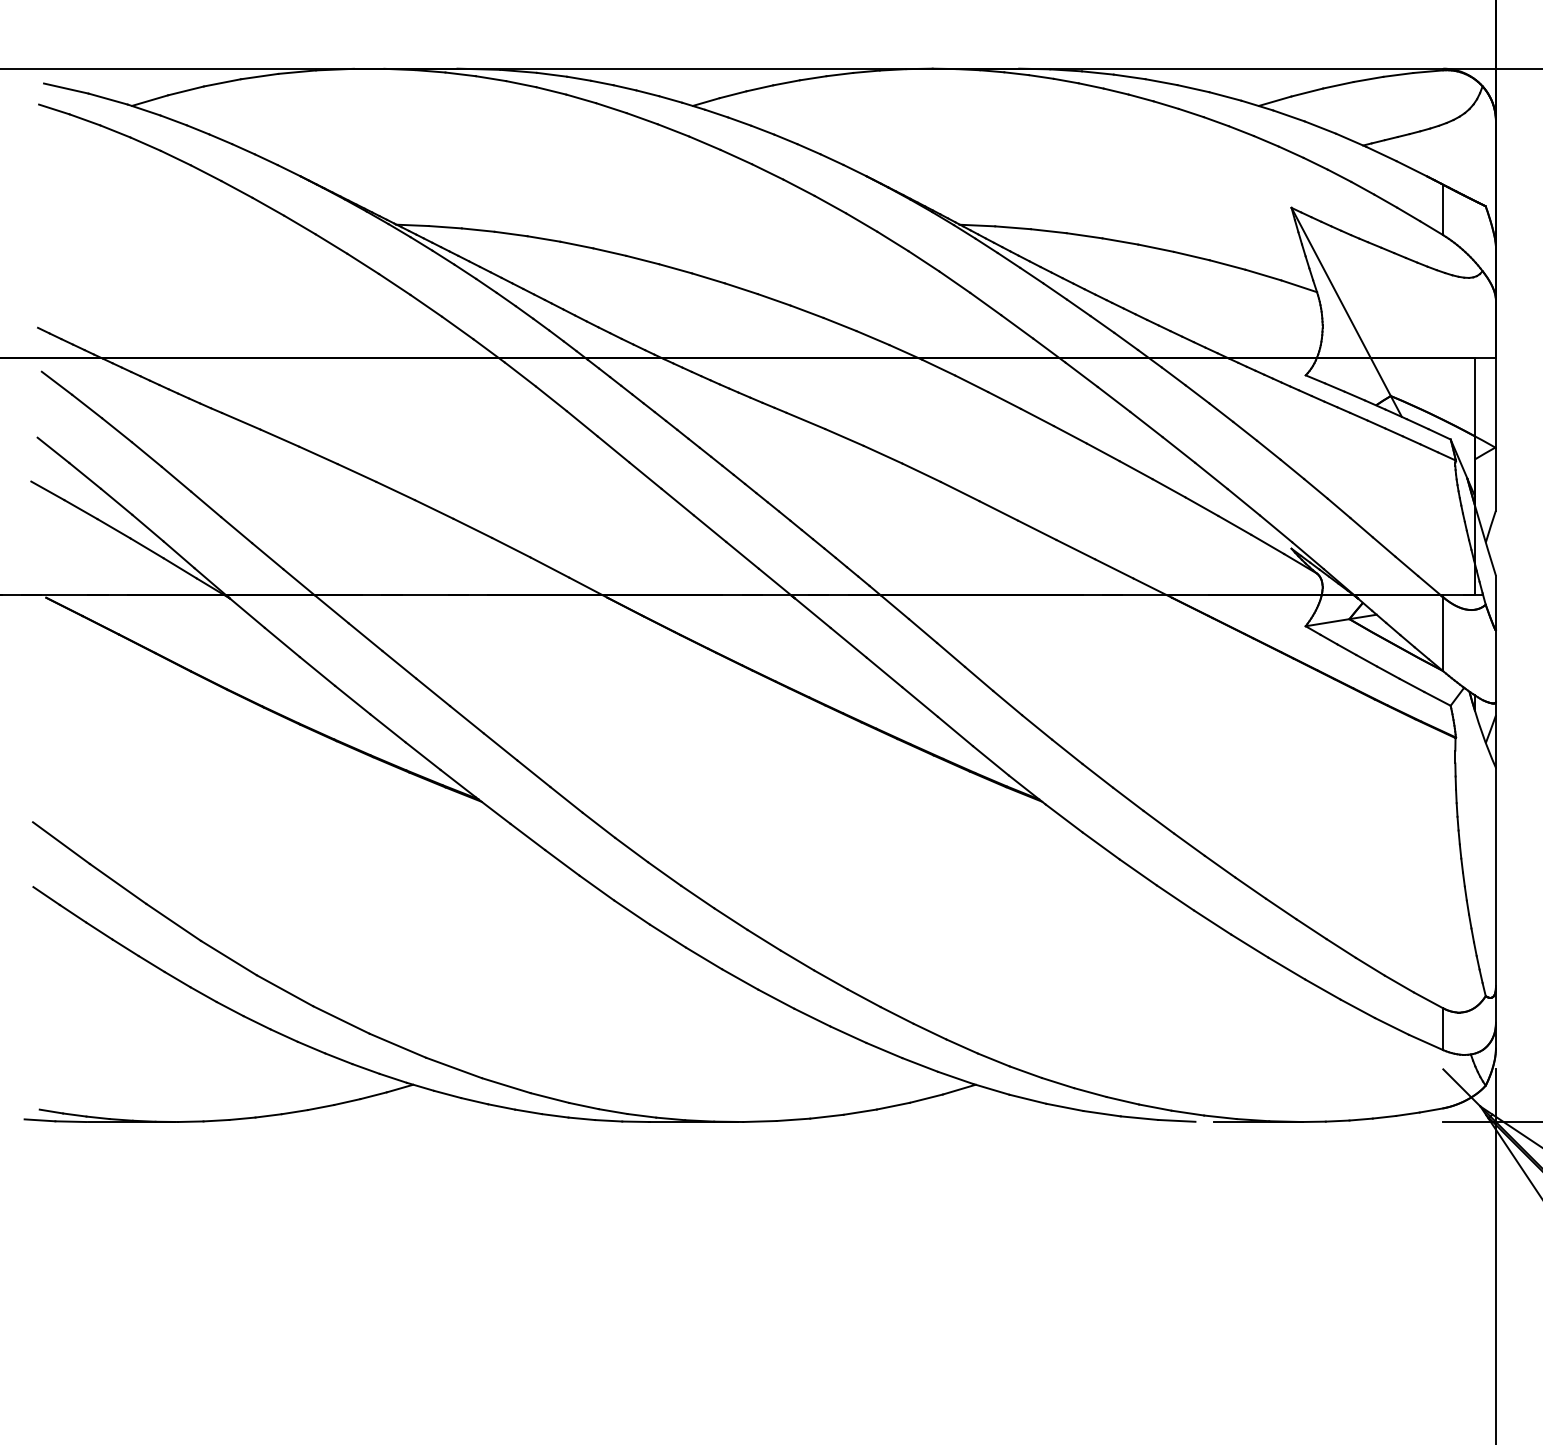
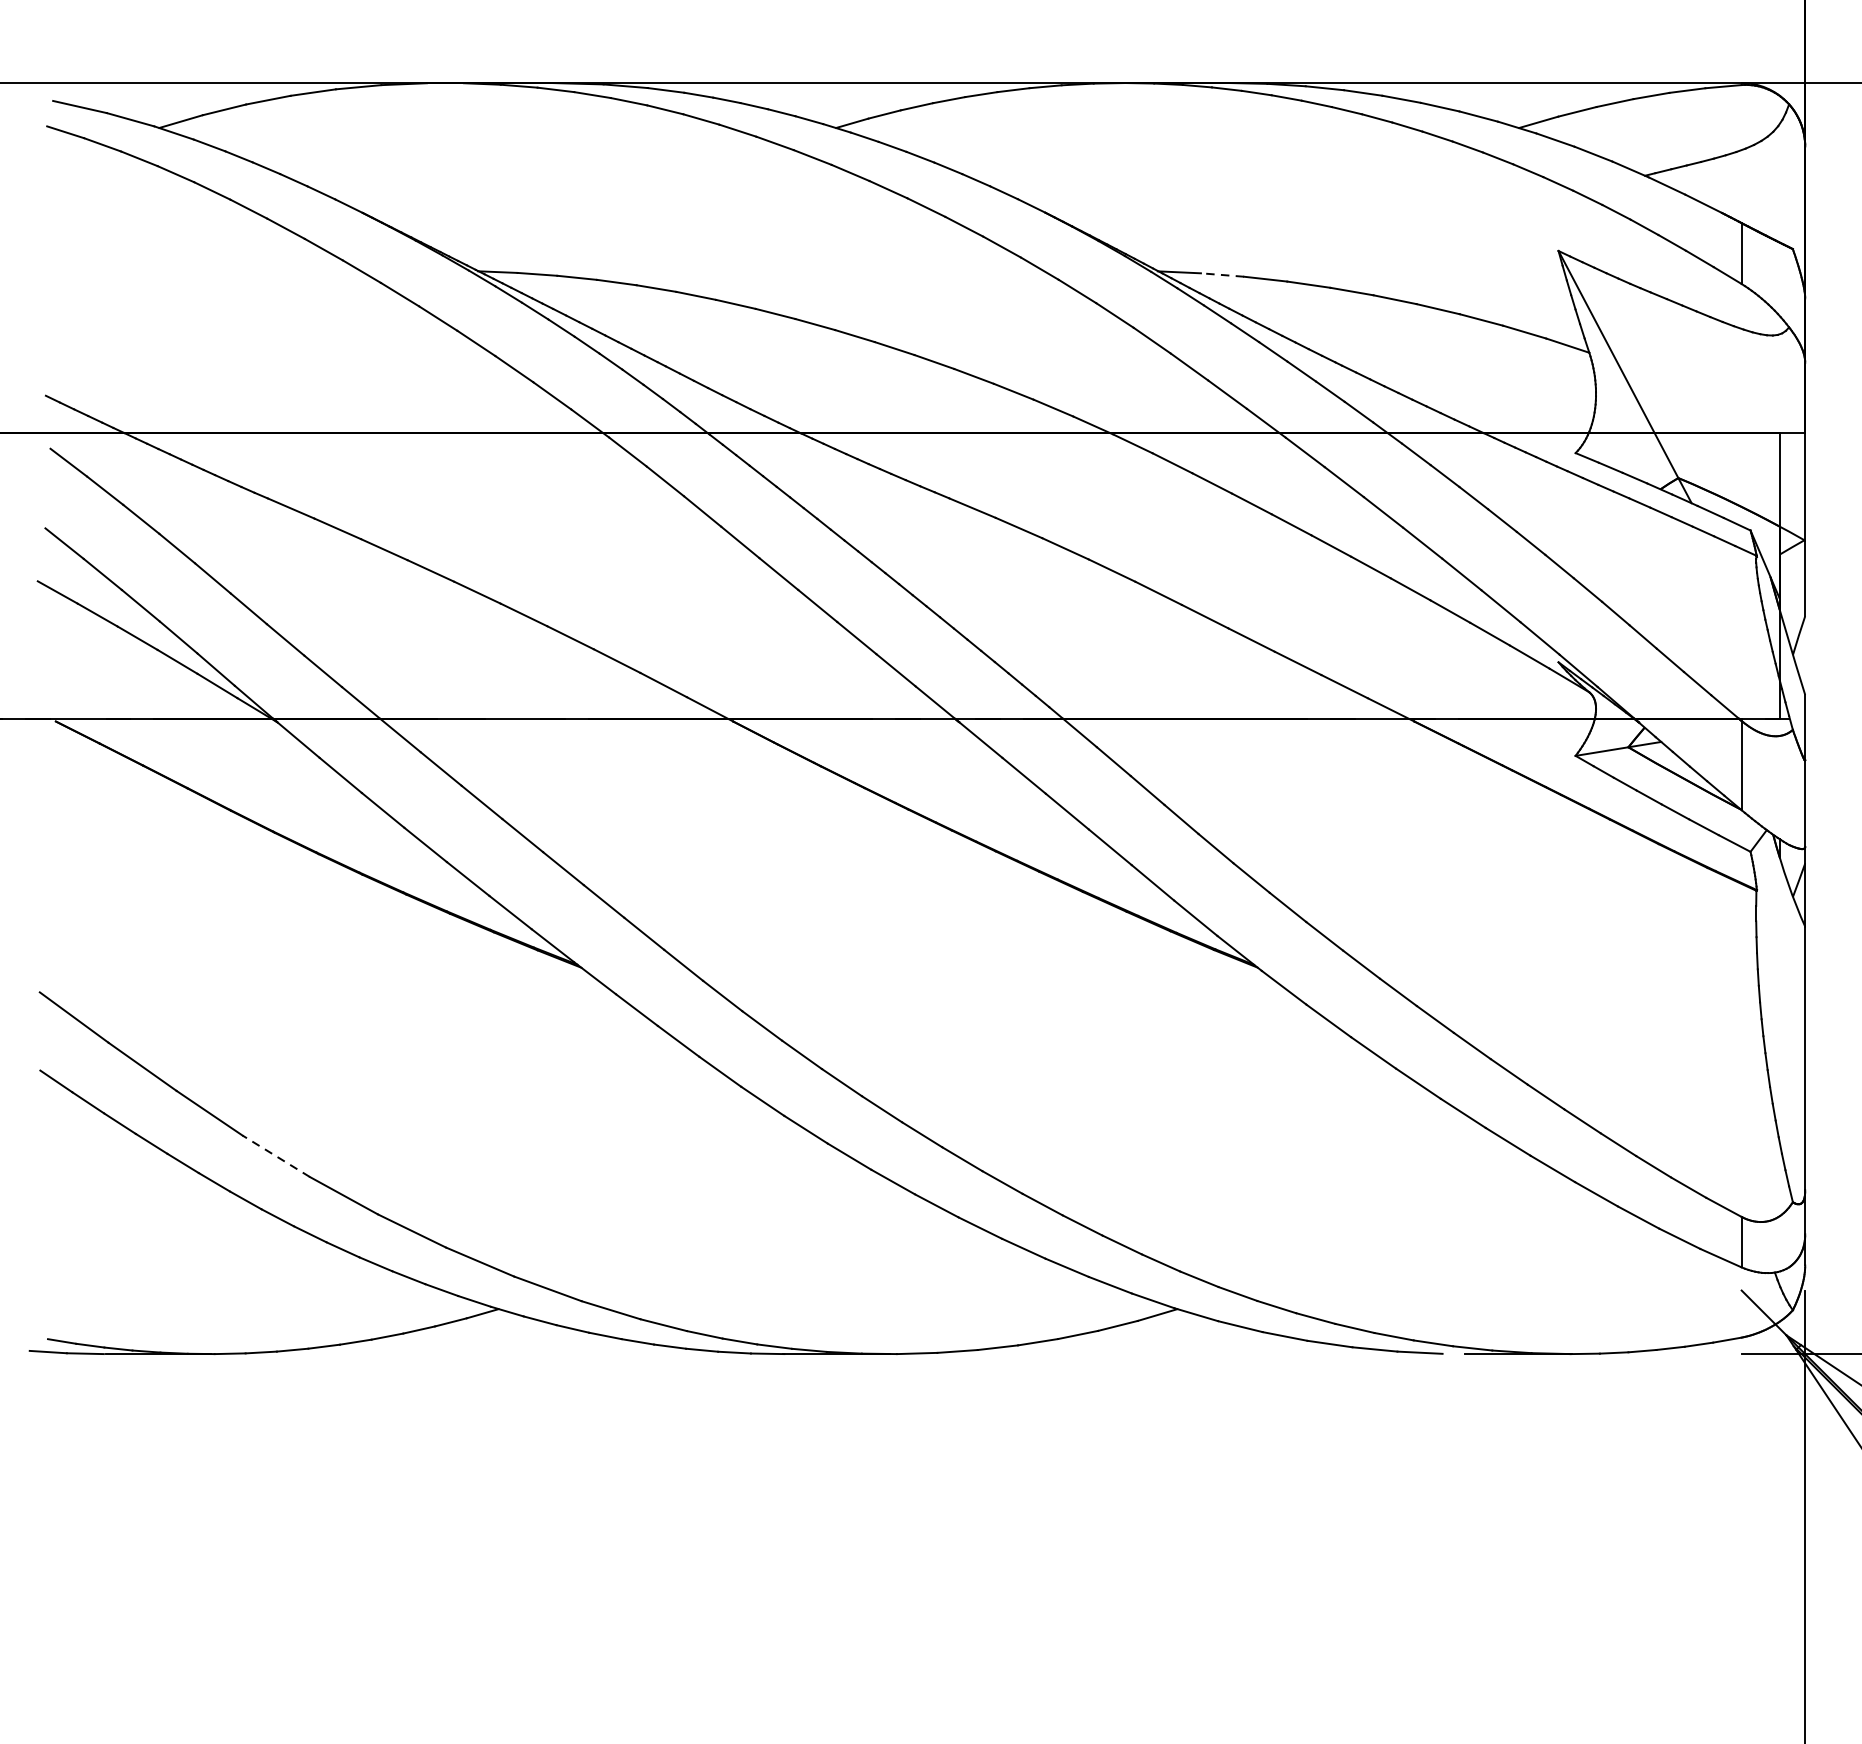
line: (1013, 227) -> (1223, 274), solid -> dashed
line: (228, 958) -> (275, 1156), solid -> dashed

